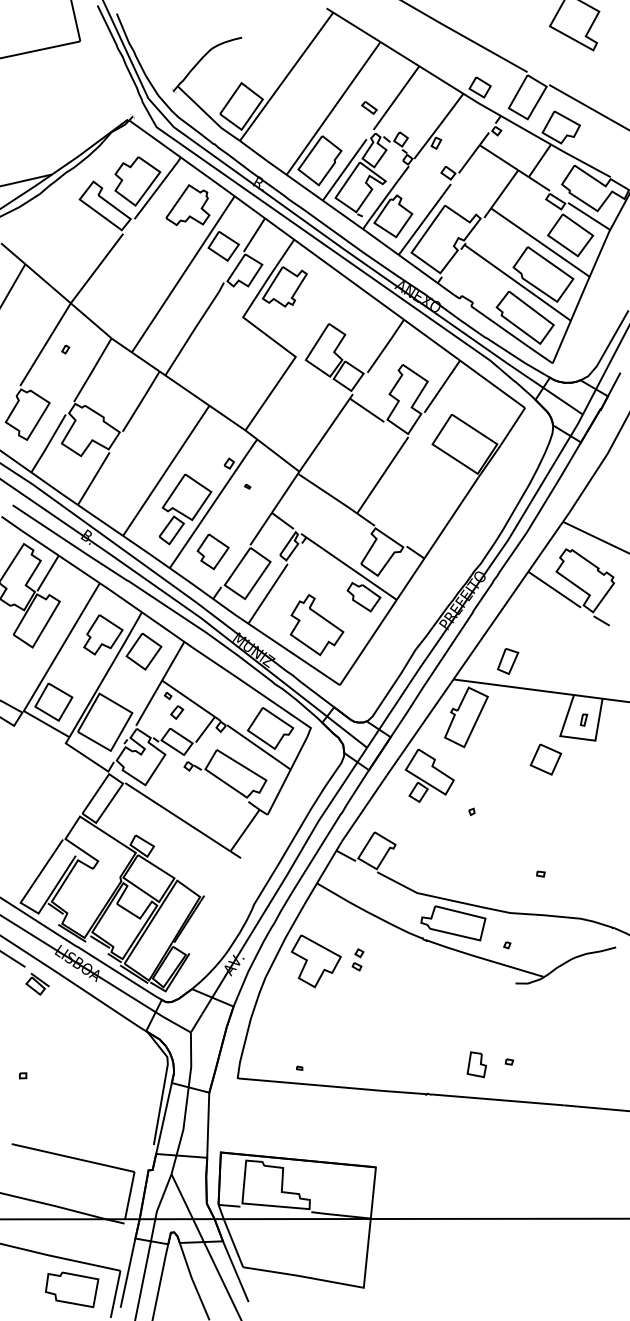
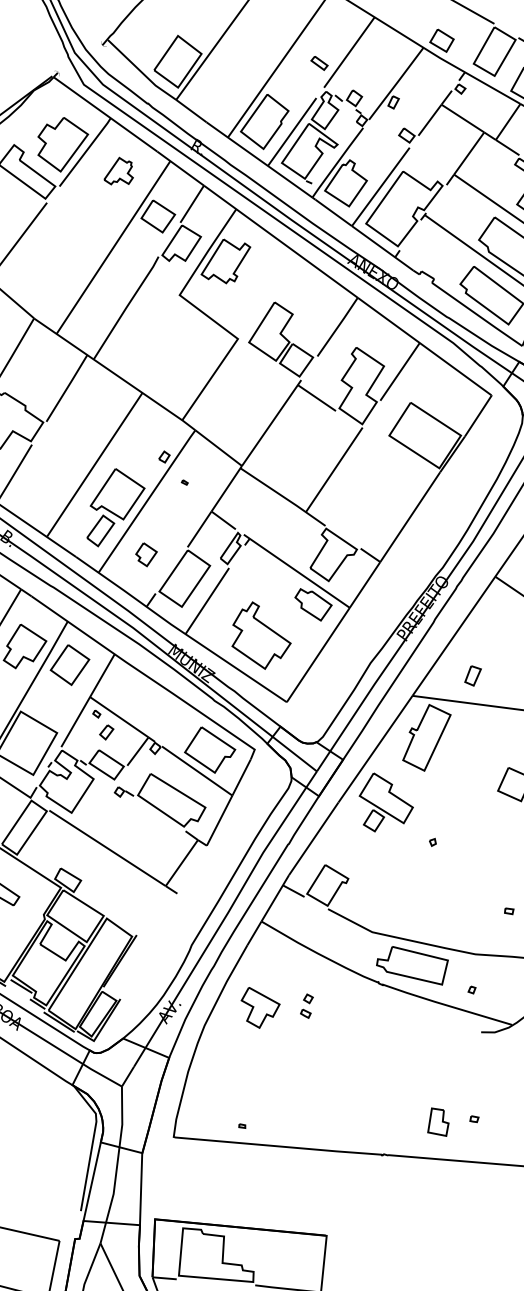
part: (187, 205) -> (118, 171), size x0.6
part: (212, 551) -> (145, 554), size x0.6
part: (508, 661) -> (473, 675), size x0.7
part: (315, 961) -> (259, 1007), size x0.7

